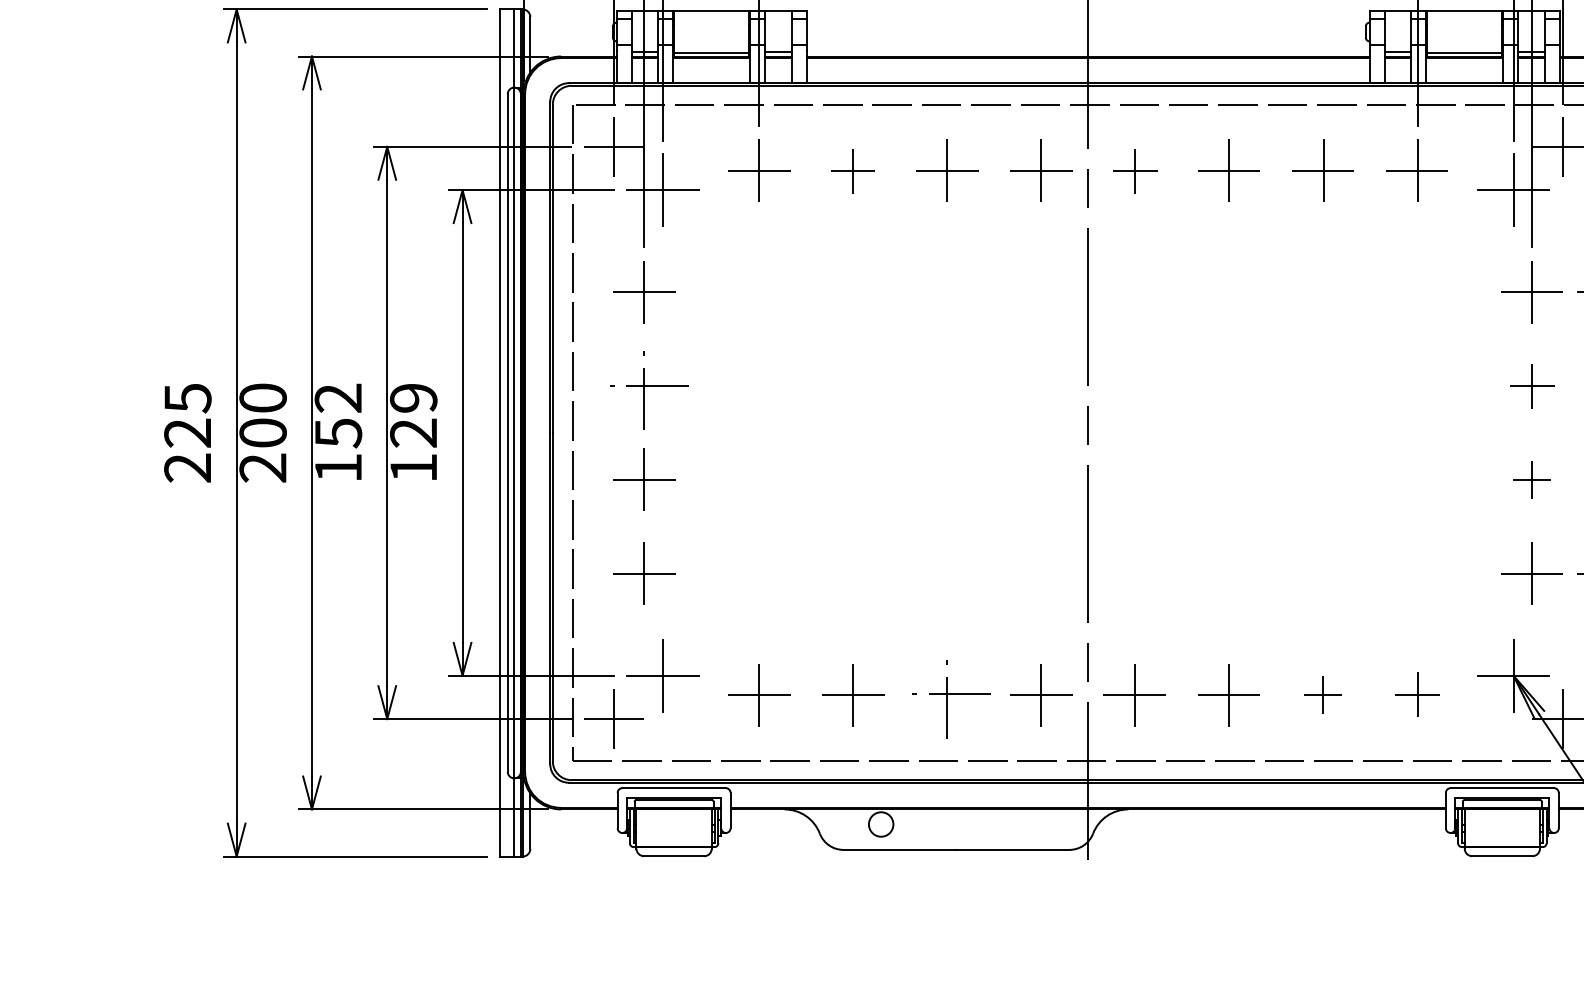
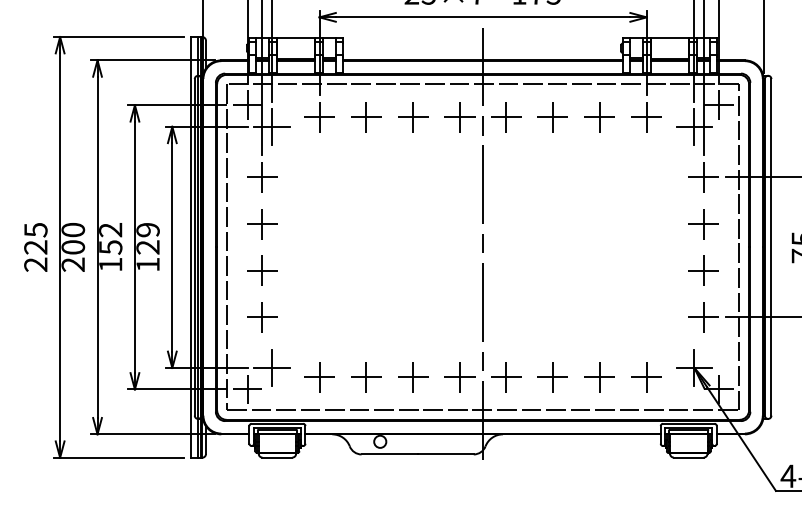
part: (853, 171) -> (366, 117), size x1.43
part: (1135, 171) -> (506, 117), size x1.43
part: (644, 386) -> (262, 224), size x0.71
part: (1531, 386) -> (703, 224), size x1.43
part: (1531, 479) -> (703, 270), size x1.67
part: (948, 694) -> (413, 377), size x0.71
part: (1322, 694) -> (599, 377), size x1.67
part: (1417, 694) -> (646, 377), size x1.43

